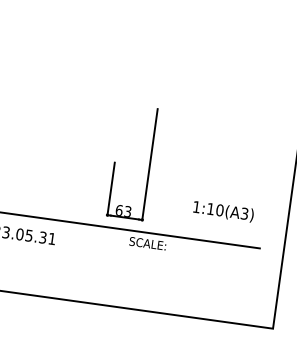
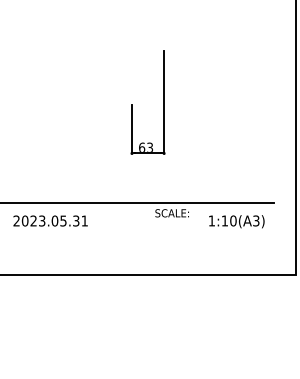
part: (115, 162) -> (132, 104), moved
text: (223, 211) -> (236, 221), moved

